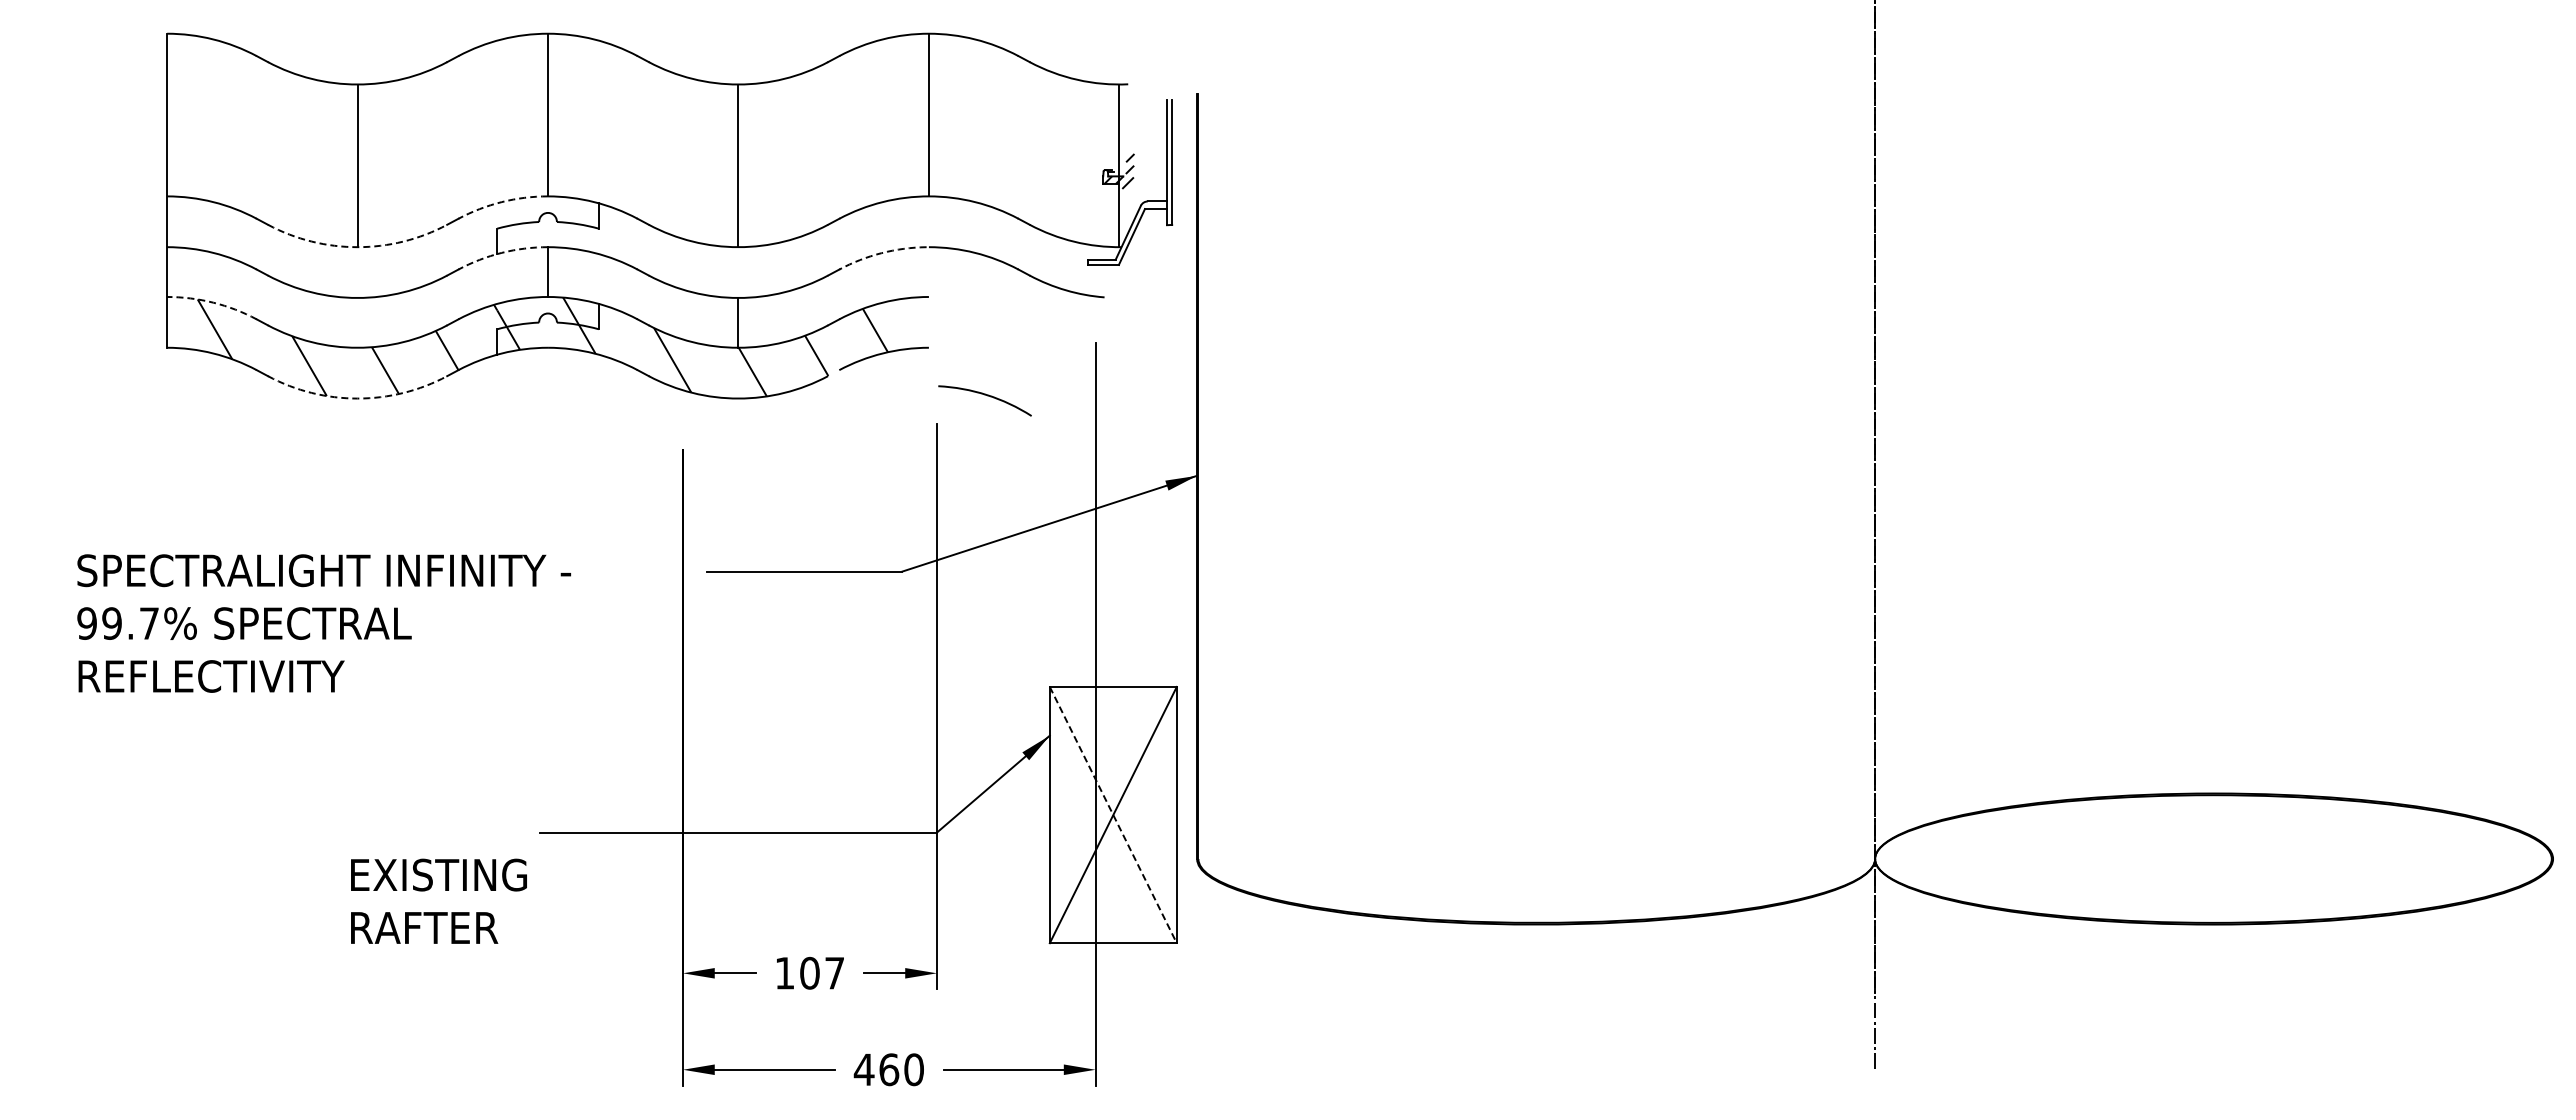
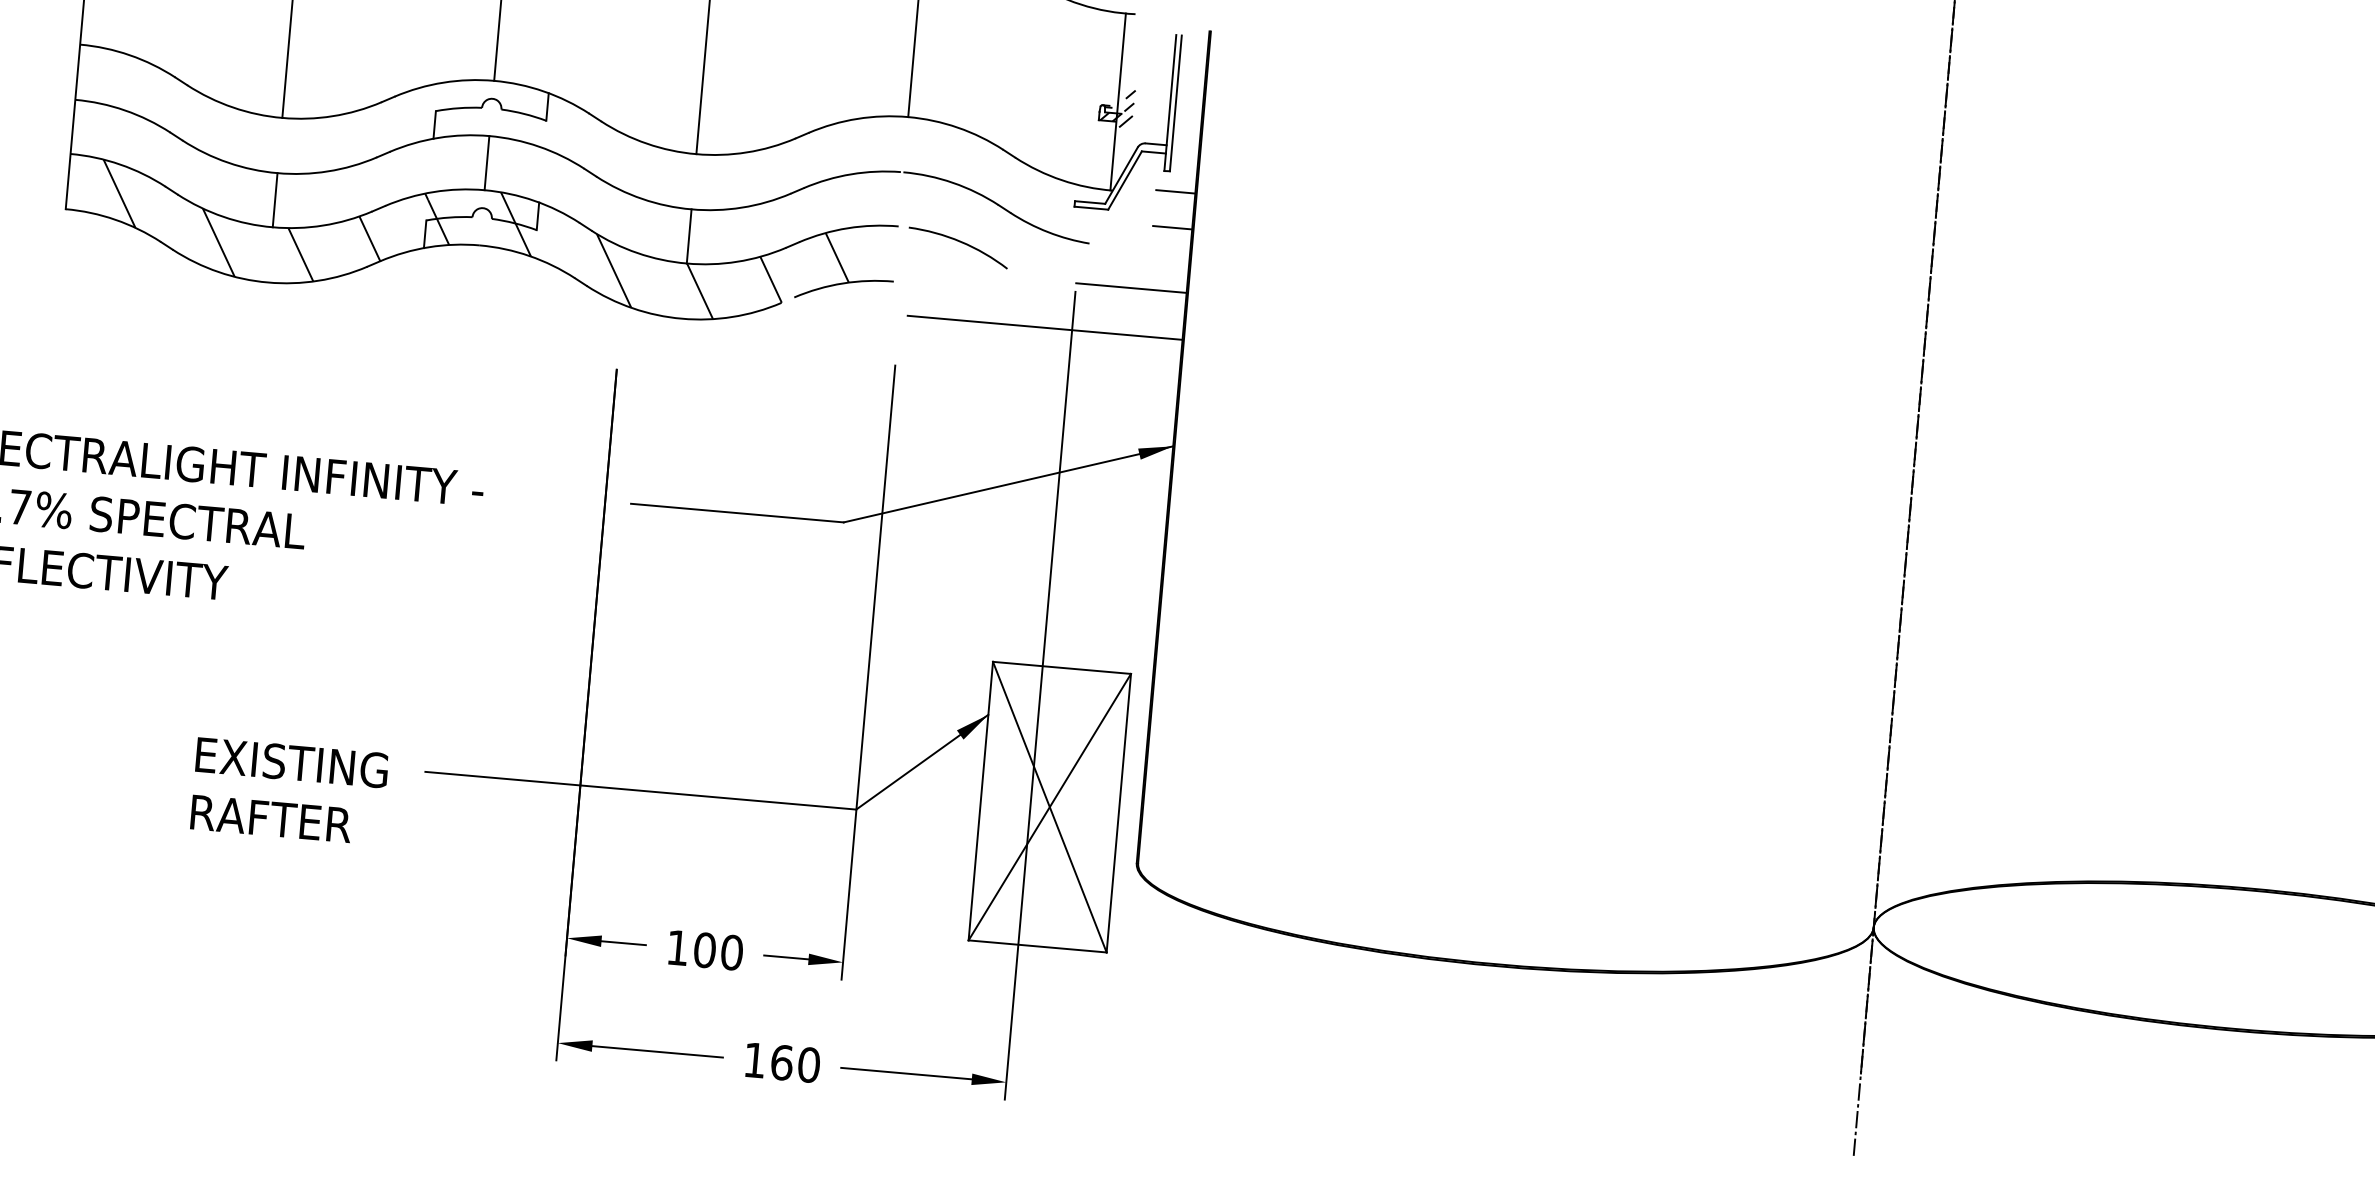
arc: (501, 202) -> (443, 83), dashed -> solid
line: (1179, 243) -> (1176, 192), added
arc: (357, 247) -> (282, 118), dashed -> solid
arc: (501, 252) -> (438, 137), dashed -> solid
arc: (881, 253) -> (851, 174), dashed -> solid
line: (1179, 276) -> (1172, 228), added
arc: (213, 302) -> (120, 164), dashed -> solid
line: (357, 322) -> (275, 199), added
line: (1146, 334) -> (1131, 287), added
line: (1070, 377) -> (1044, 327), added
arc: (984, 395) -> (958, 242), moved
arc: (357, 398) -> (267, 282), dashed -> solid
line: (1113, 815) -> (1049, 807), dashed -> solid
text: (438, 900) -> (289, 790), moved
text: (834, 972) -> (731, 951), 107 -> 100
text: (863, 1069) -> (754, 1059), 460 -> 160

